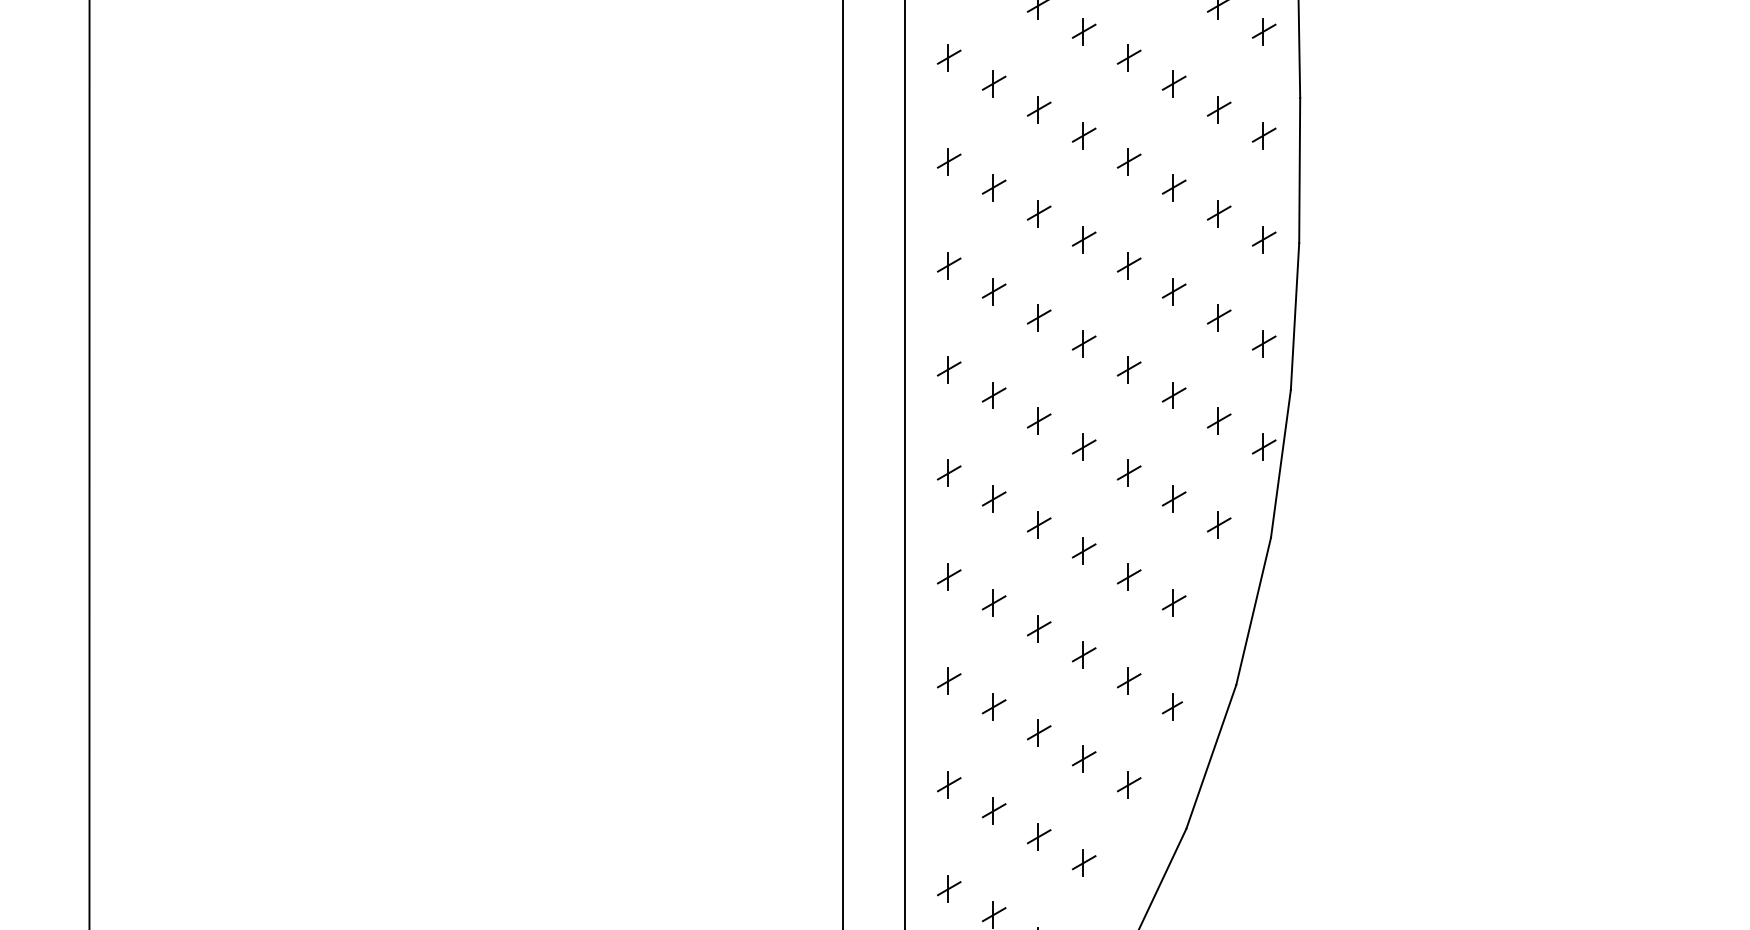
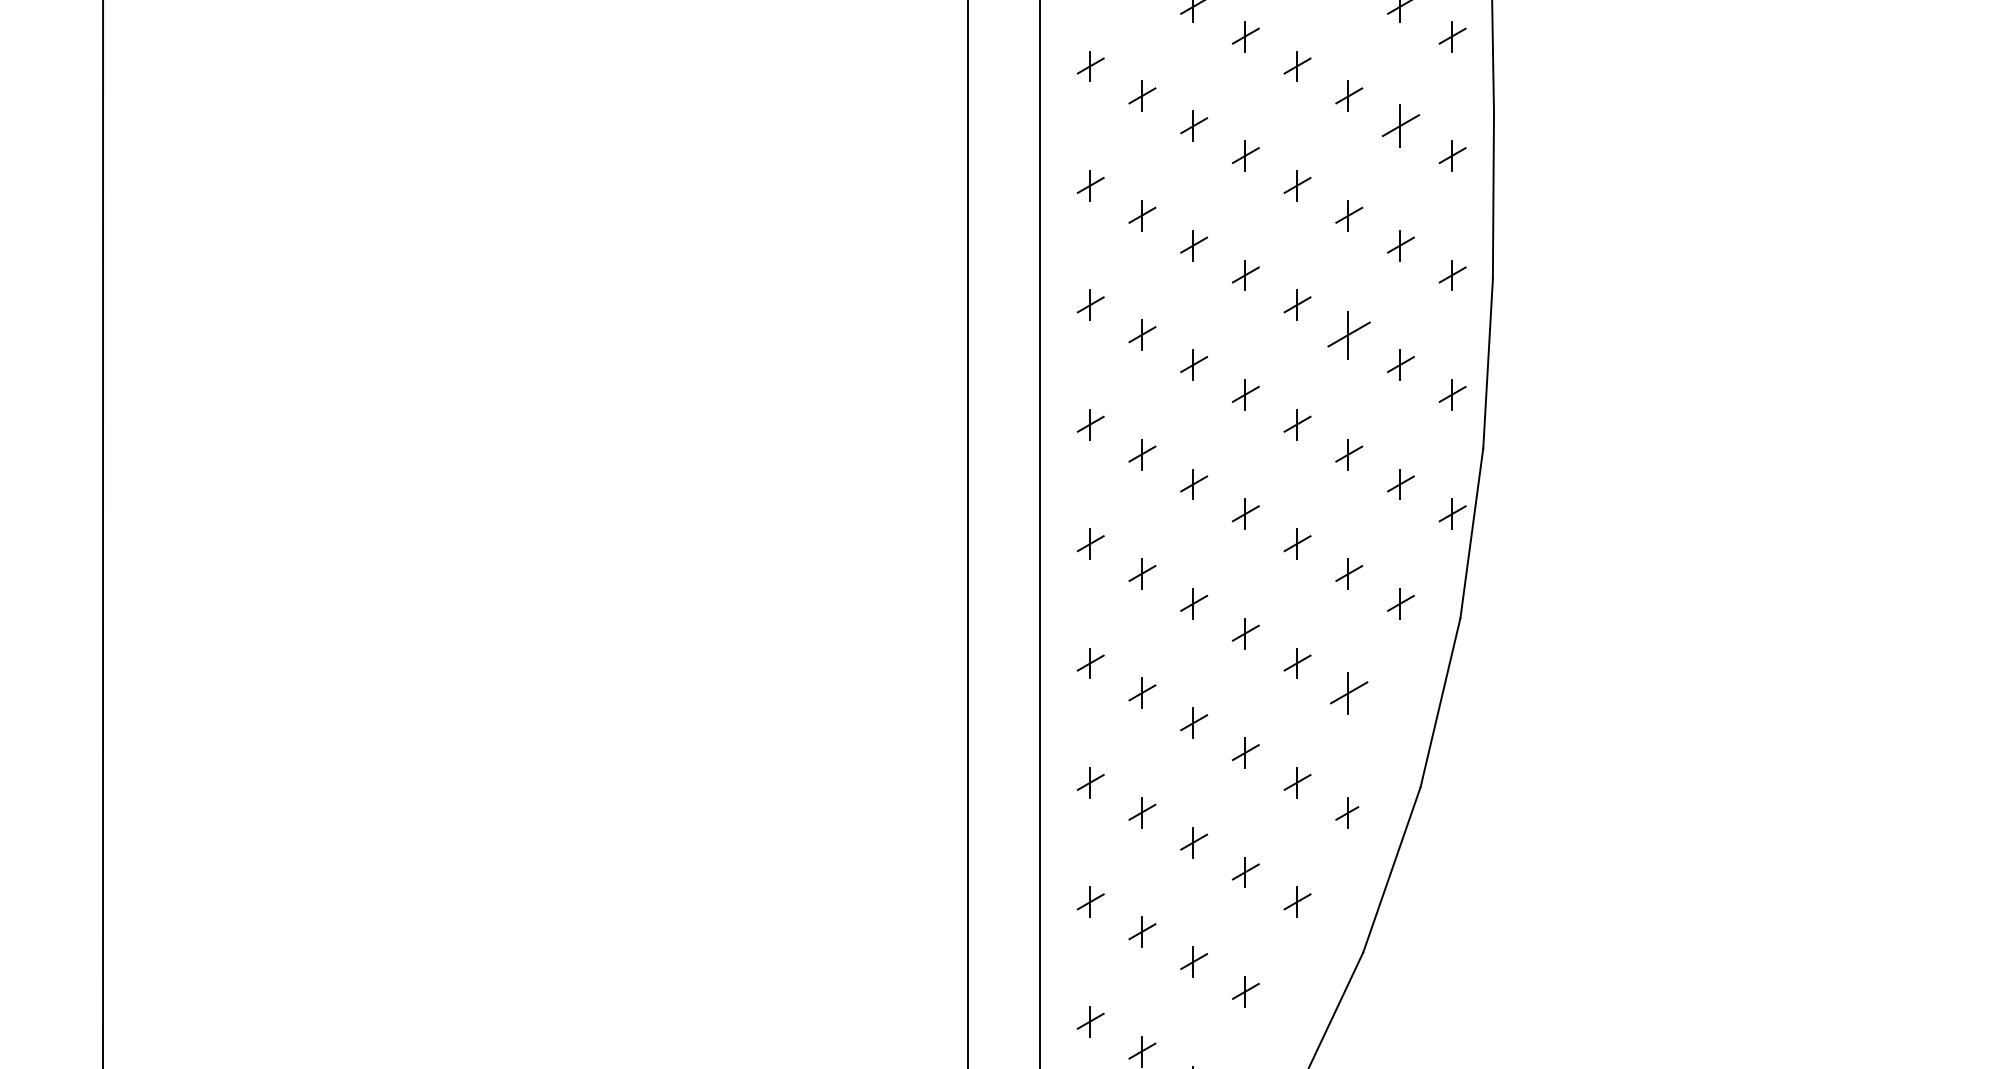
part: (1218, 109) -> (1400, 125), size x1.4
part: (1174, 290) -> (1349, 334), size x1.6
part: (1174, 602) -> (1349, 692), size x1.4

